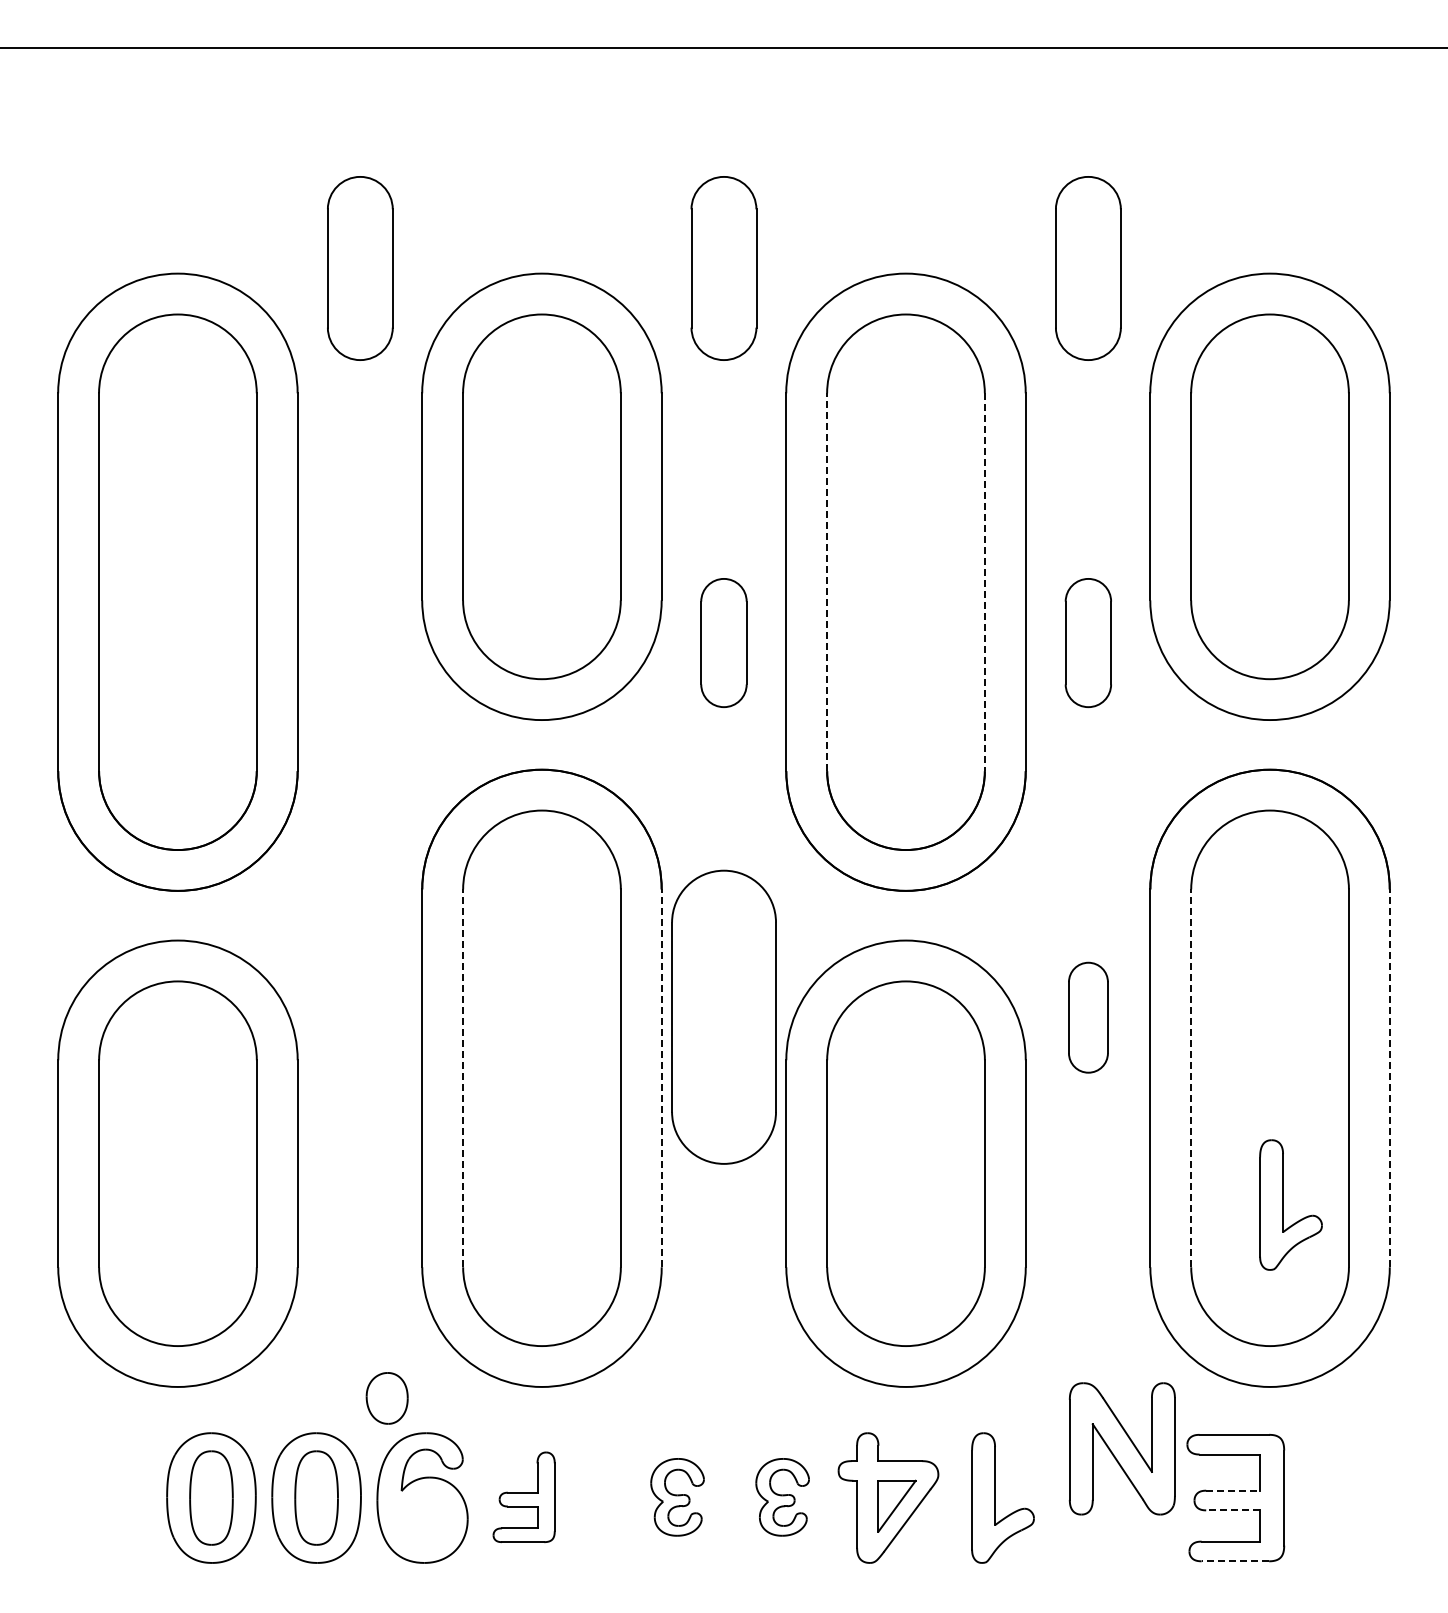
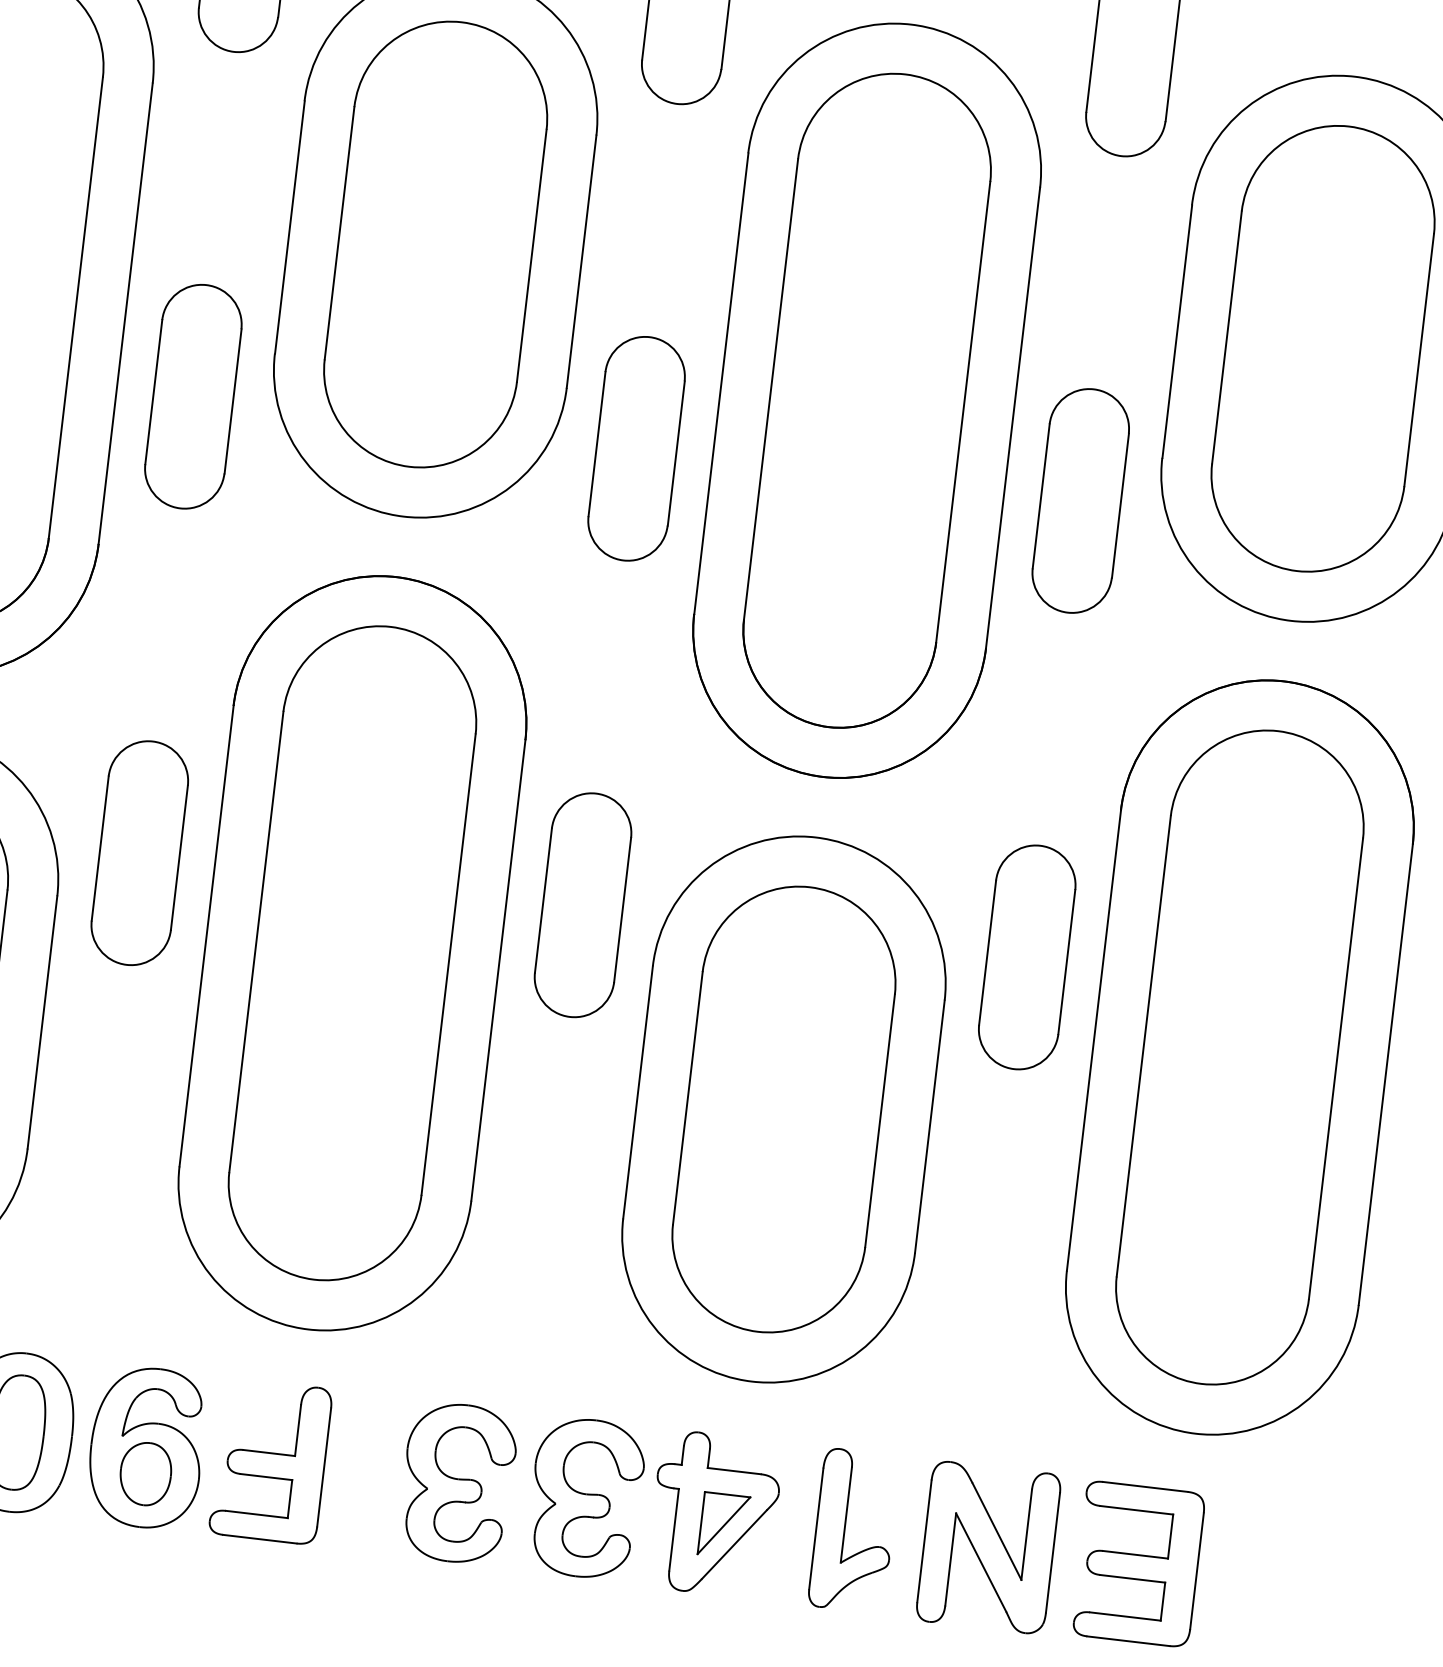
line: (827, 582) -> (771, 389), dashed -> solid
line: (984, 582) -> (962, 412), dashed -> solid
part: (360, 642) -> (193, 396), added
part: (723, 642) -> (636, 448), size x1.43
part: (1088, 642) -> (1080, 500), size x1.43
part: (360, 1017) -> (139, 853), added
part: (723, 1017) -> (582, 905), size x0.62
part: (1088, 1017) -> (1027, 957), size x1.67
line: (463, 1078) -> (256, 942), dashed -> solid
line: (661, 1078) -> (498, 970), dashed -> solid
line: (1191, 1078) -> (1144, 1046), dashed -> solid
line: (1389, 1078) -> (1385, 1074), dashed -> solid
part: (1283, 1204) -> (1238, 1213), removed
part: (386, 1398) -> (144, 1474), moved
part: (1121, 1448) -> (987, 1547), moved
line: (1232, 1490) -> (1135, 1554), dashed -> solid
part: (523, 1497) -> (269, 1461), size x1.43
part: (677, 1497) -> (457, 1483), size x1.67
part: (782, 1497) -> (585, 1498), size x1.67
line: (1232, 1510) -> (1132, 1578), dashed -> solid
line: (1235, 1561) -> (1128, 1641), dashed -> solid

